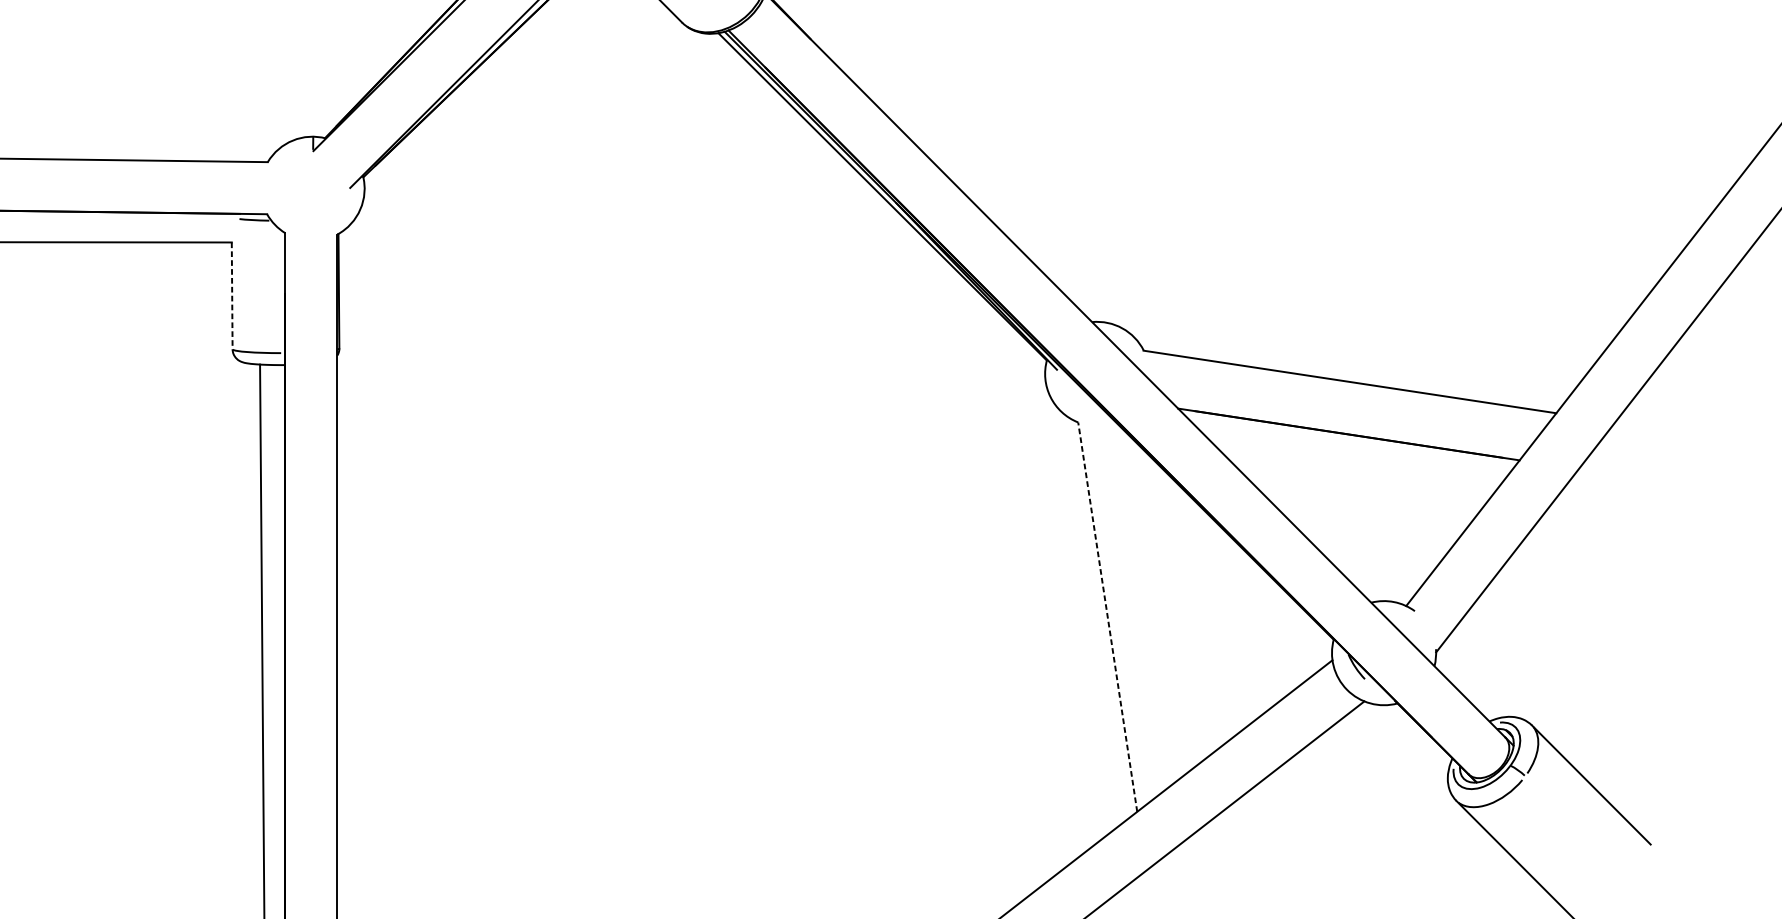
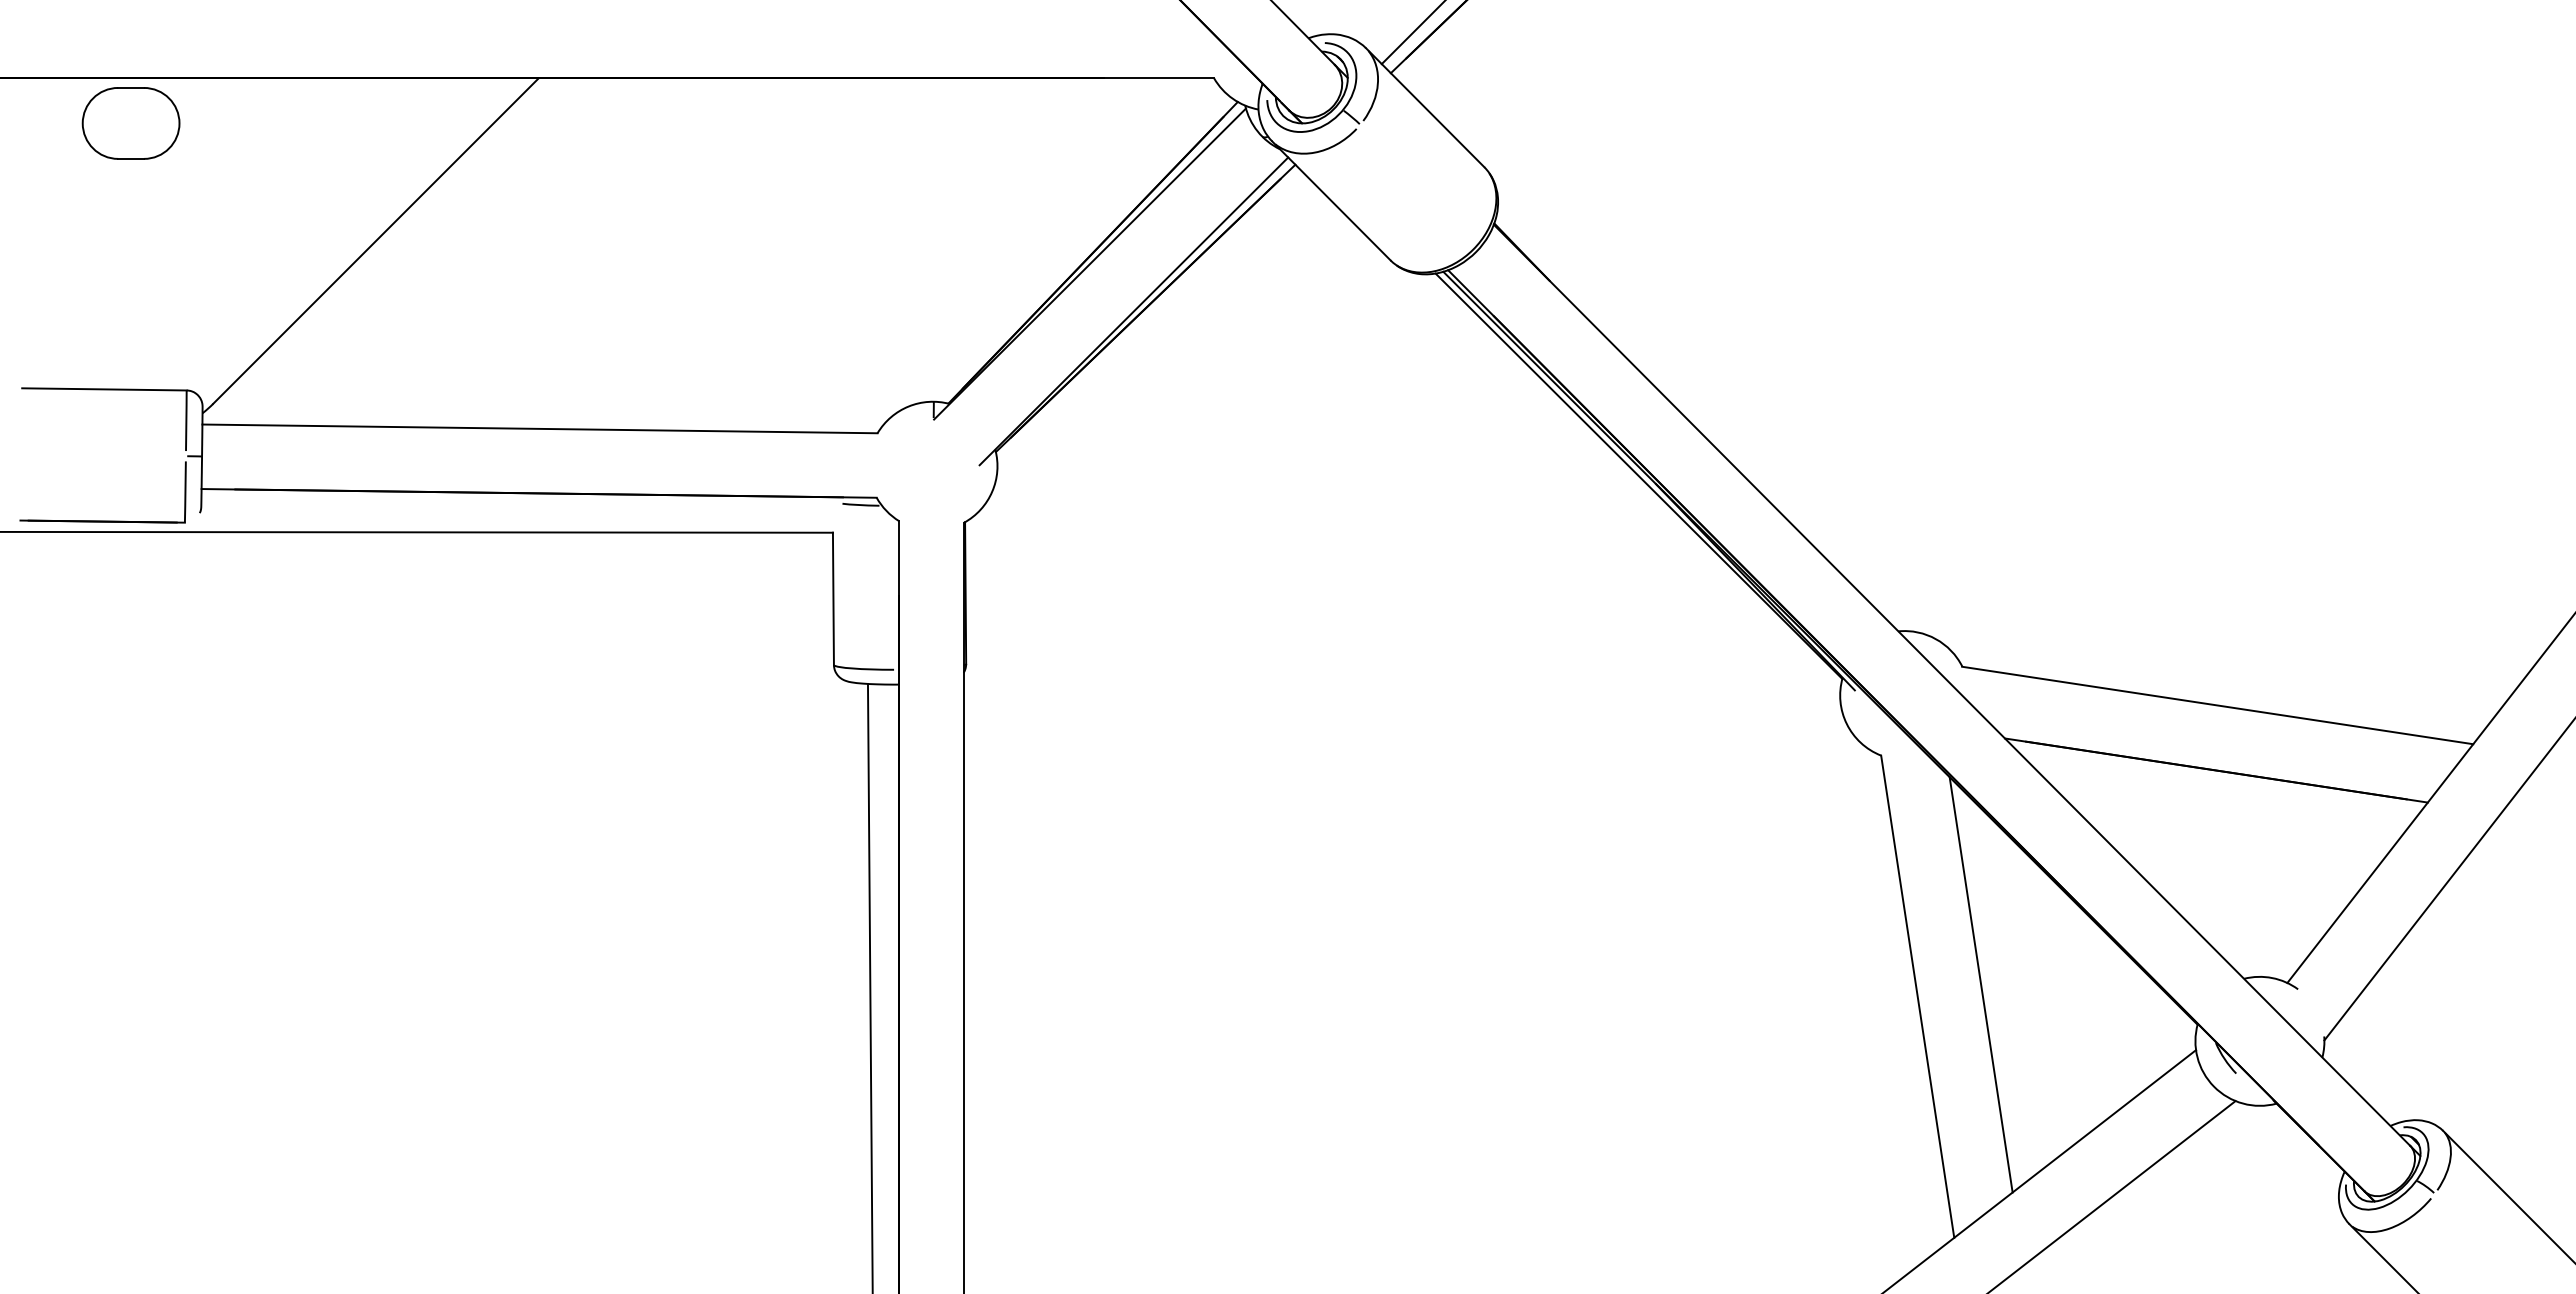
line: (232, 296) -> (833, 599), dashed -> solid
line: (1158, 607) -> (1980, 984), added
line: (1107, 616) -> (1917, 996), dashed -> solid

